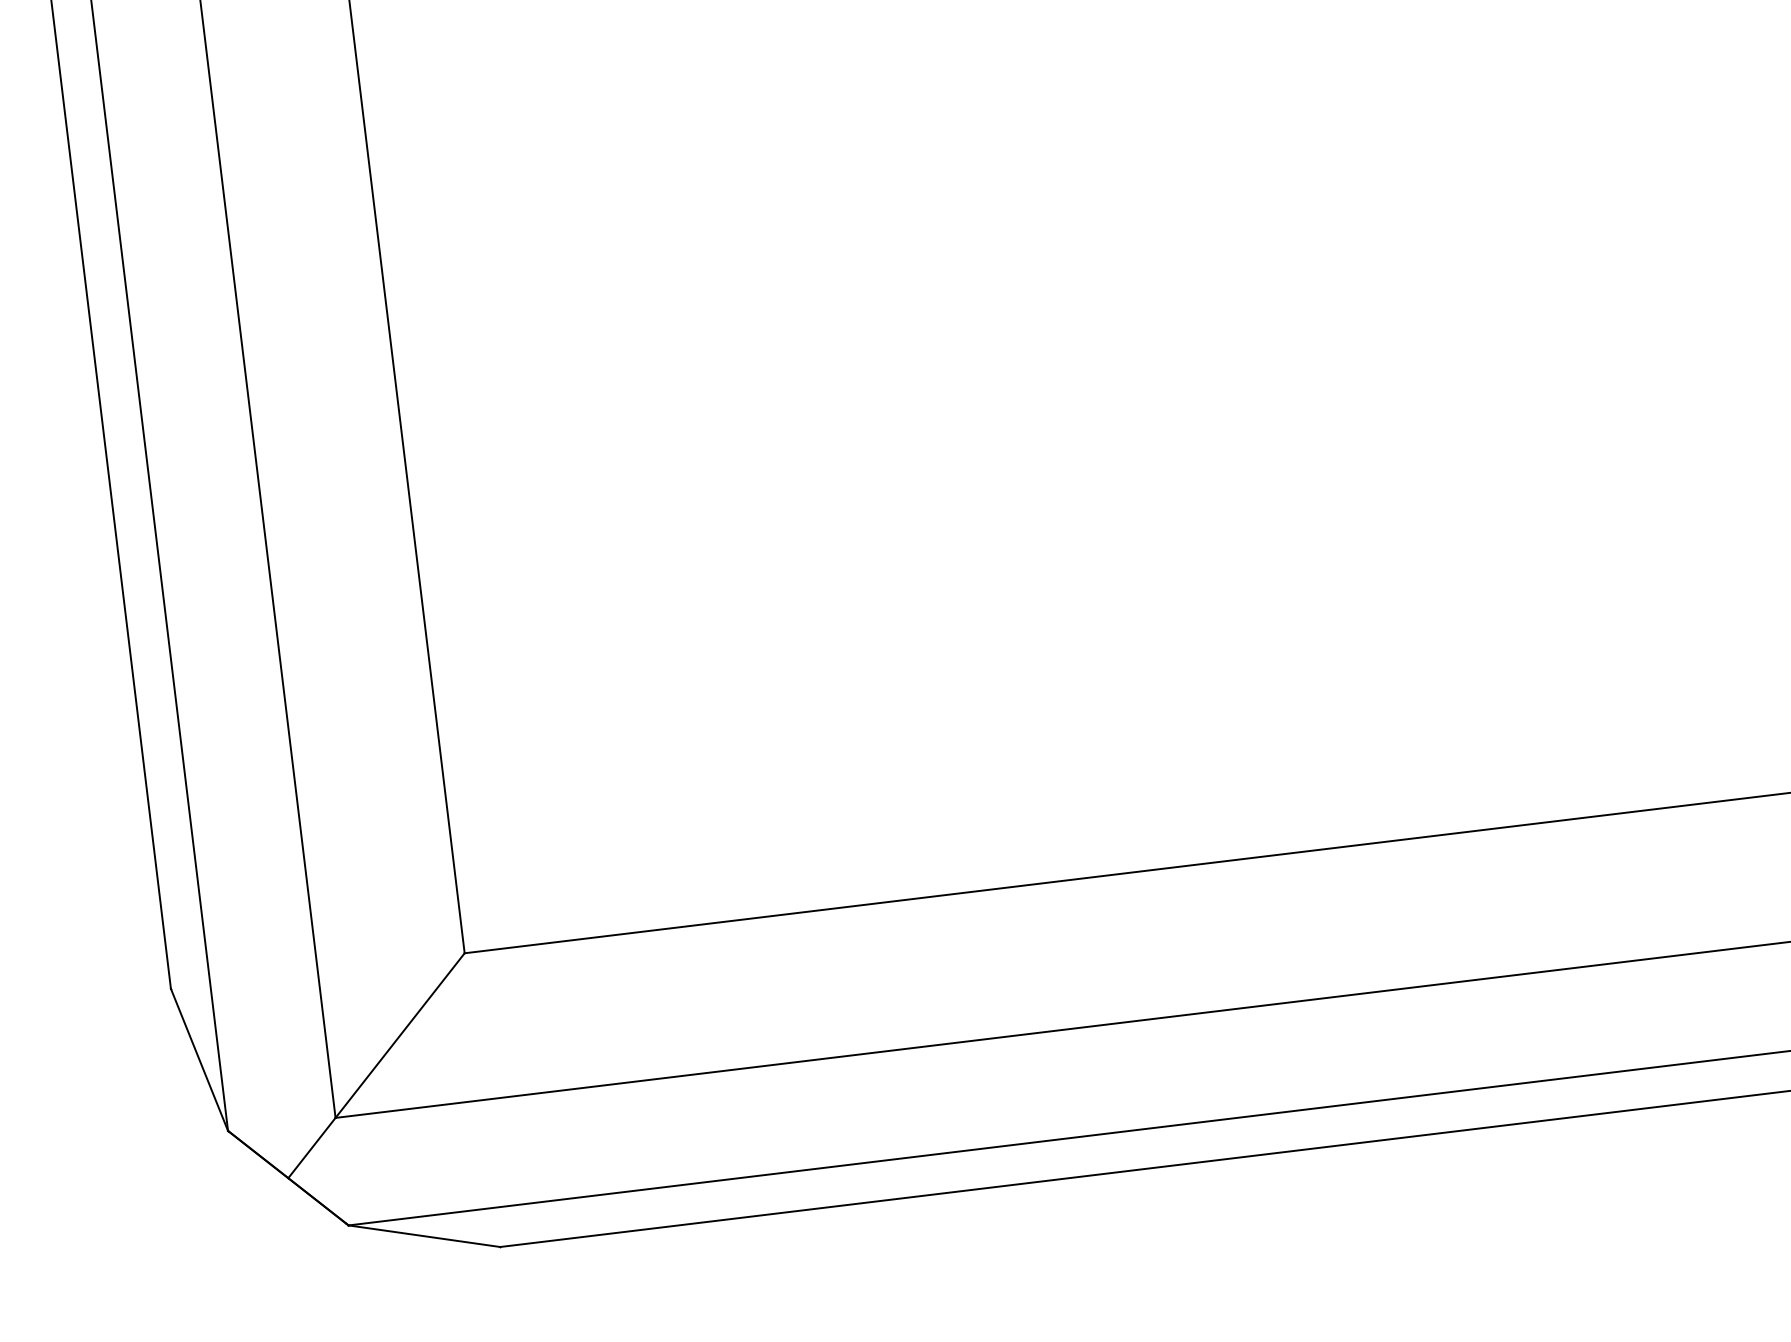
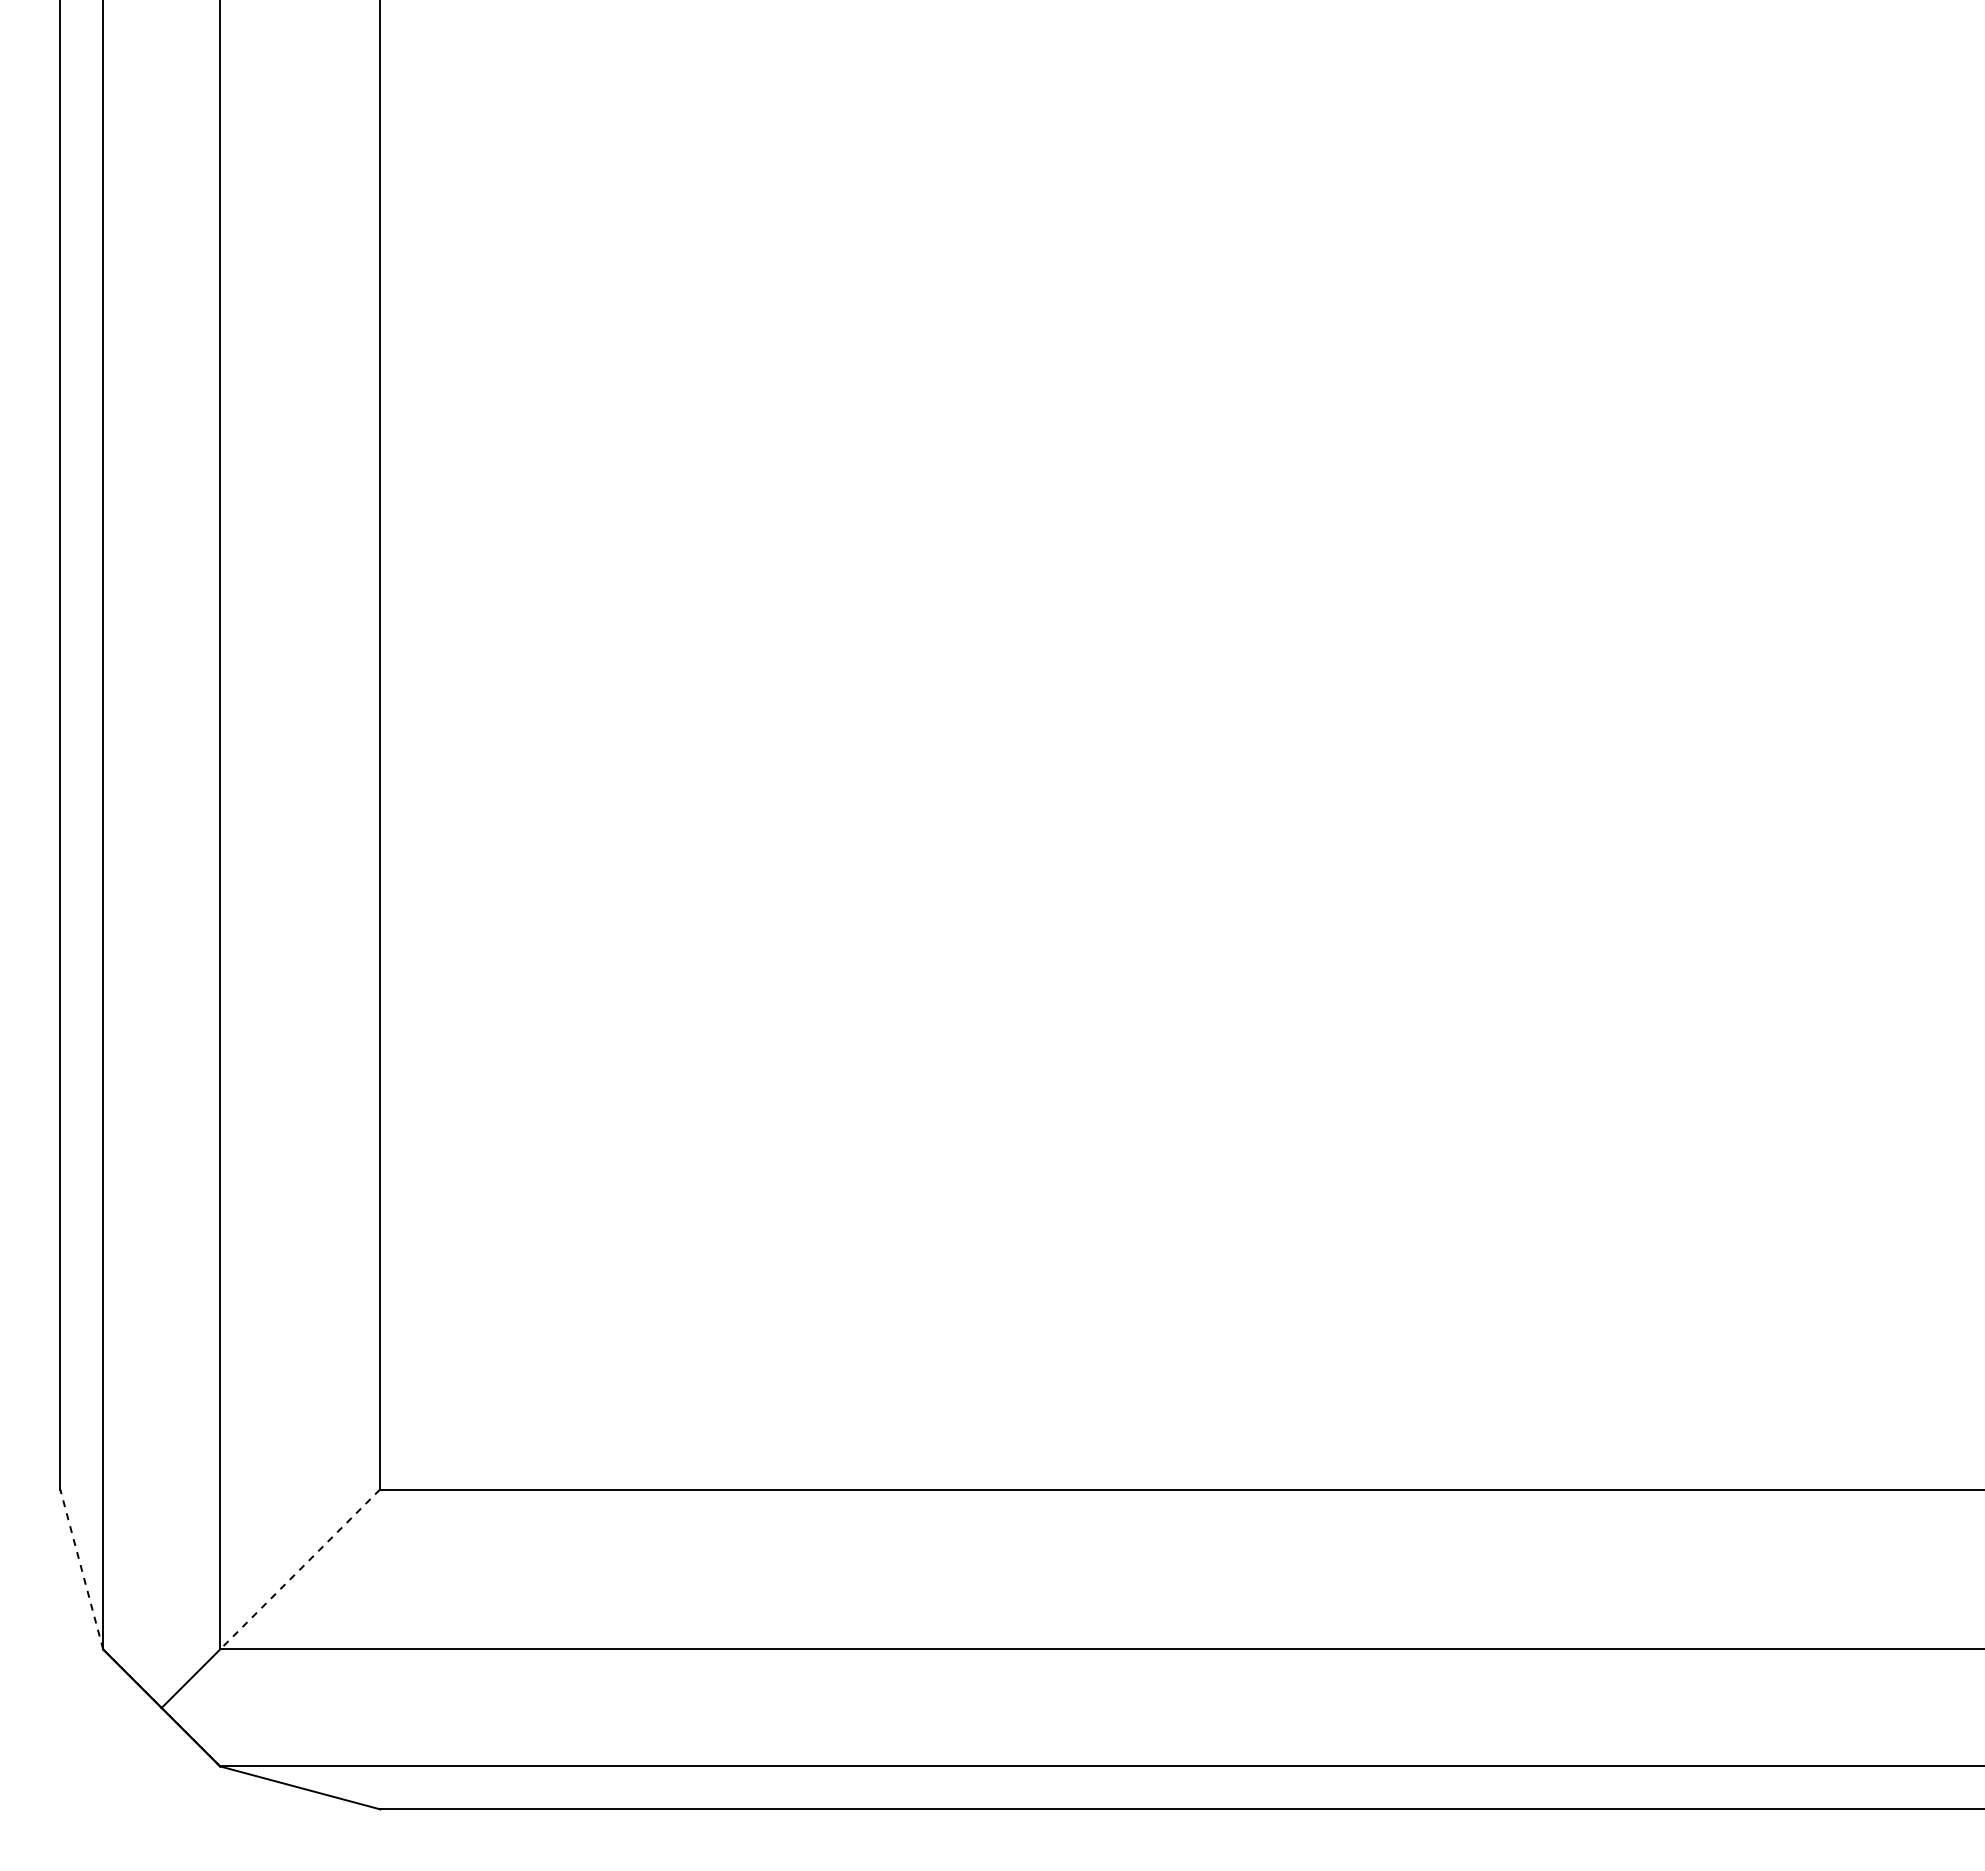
line: (399, 1035) -> (299, 1569), solid -> dashed
line: (199, 1059) -> (81, 1569), solid -> dashed

